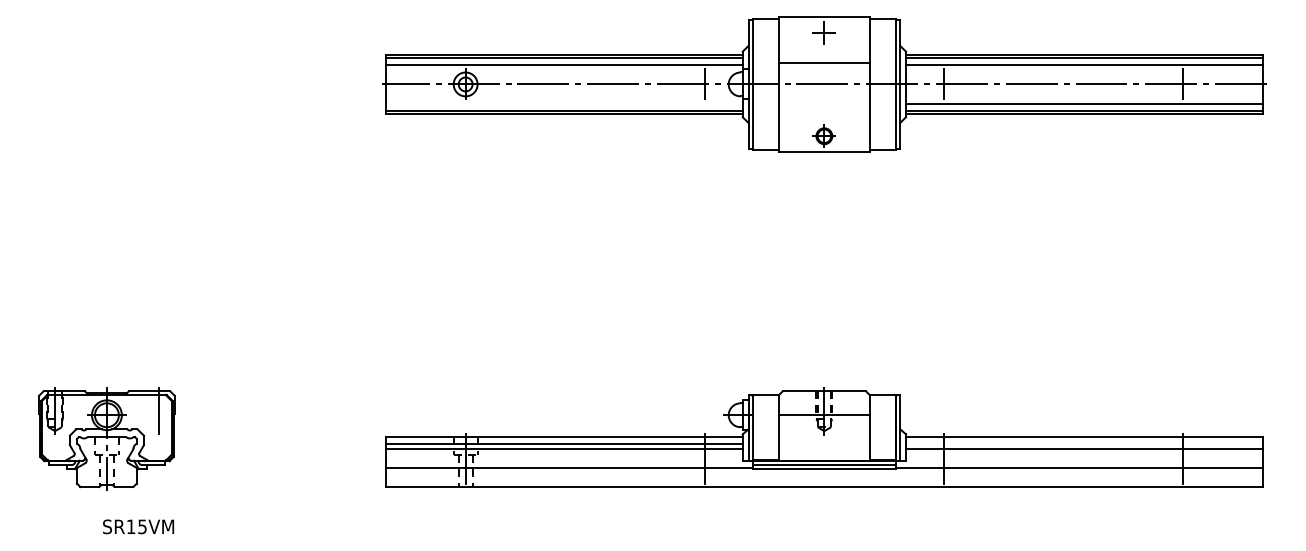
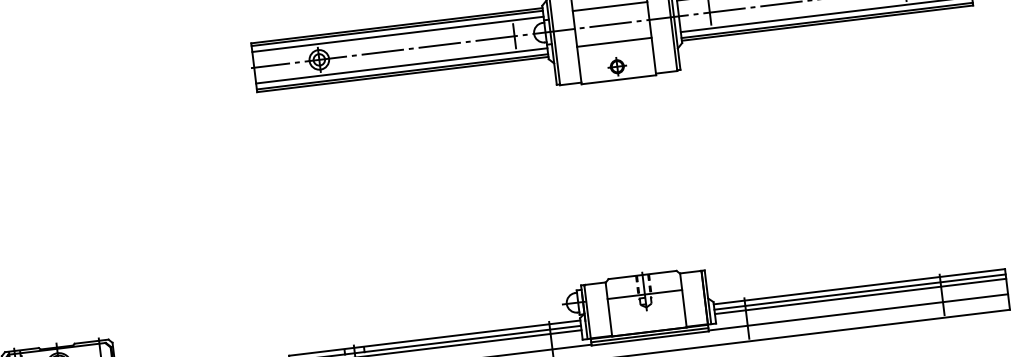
line: (563, 103) -> (401, 65), added
line: (824, 106) -> (614, 42), added
line: (1084, 443) -> (860, 291), added

